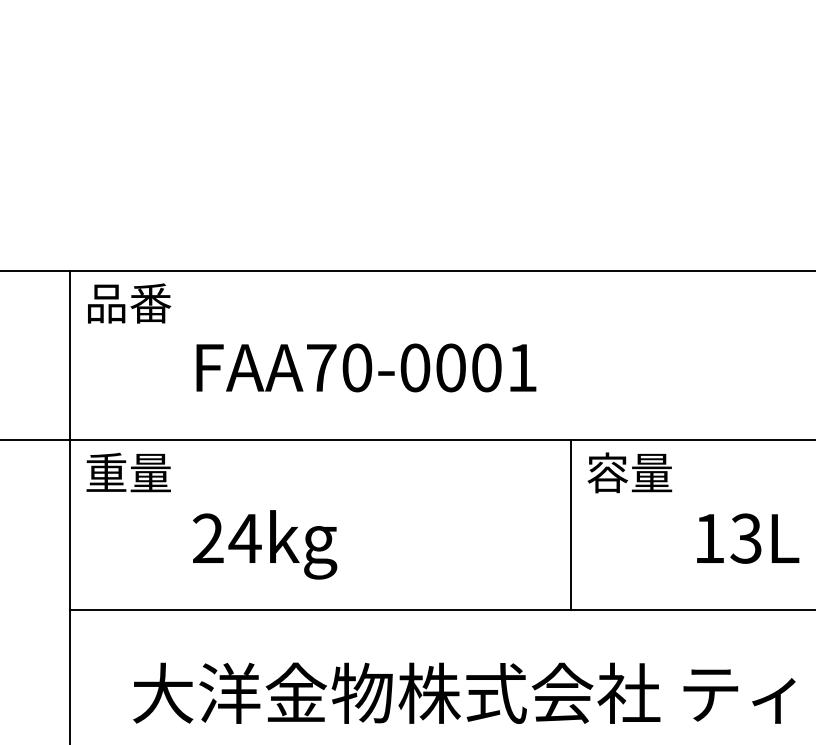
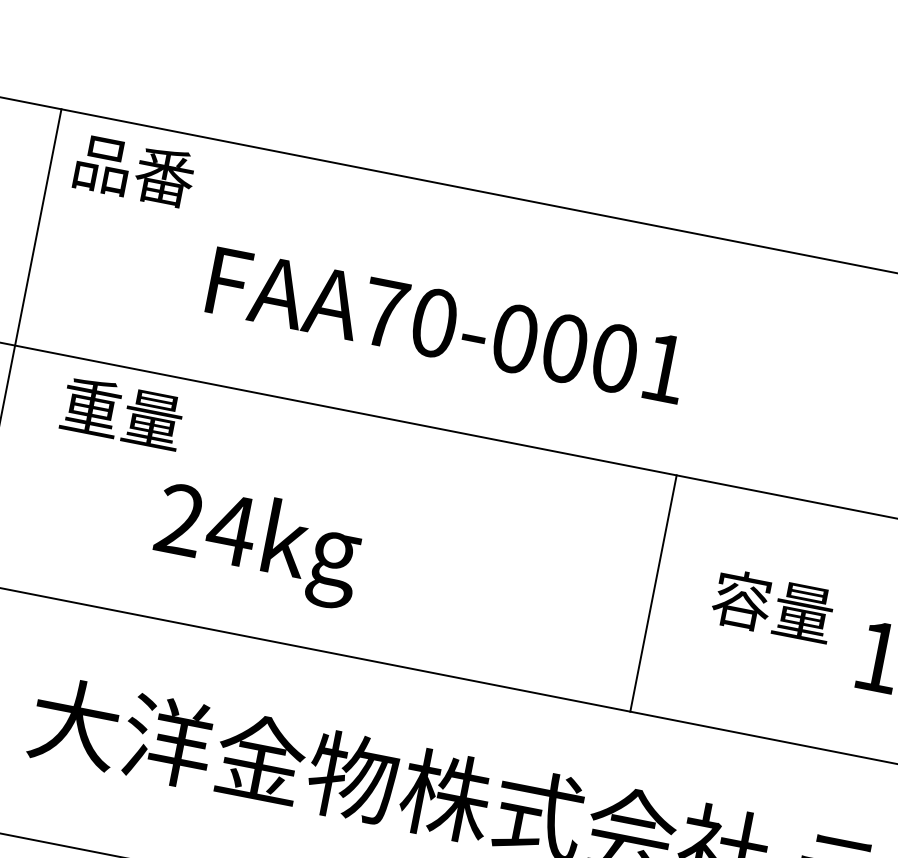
text: (128, 472) -> (122, 412), moved
text: (629, 472) -> (772, 605), moved
line: (571, 525) -> (653, 593), moved

